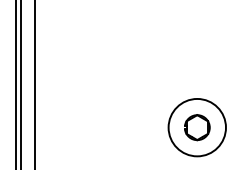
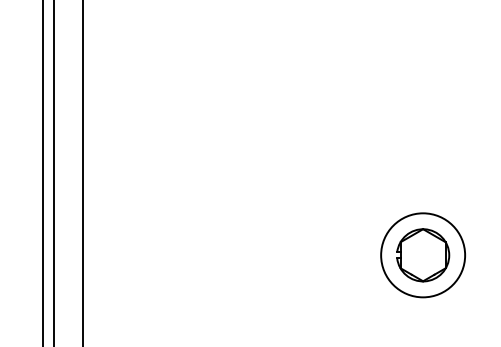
circle: (196, 127) -> (421, 255), size x0.7

